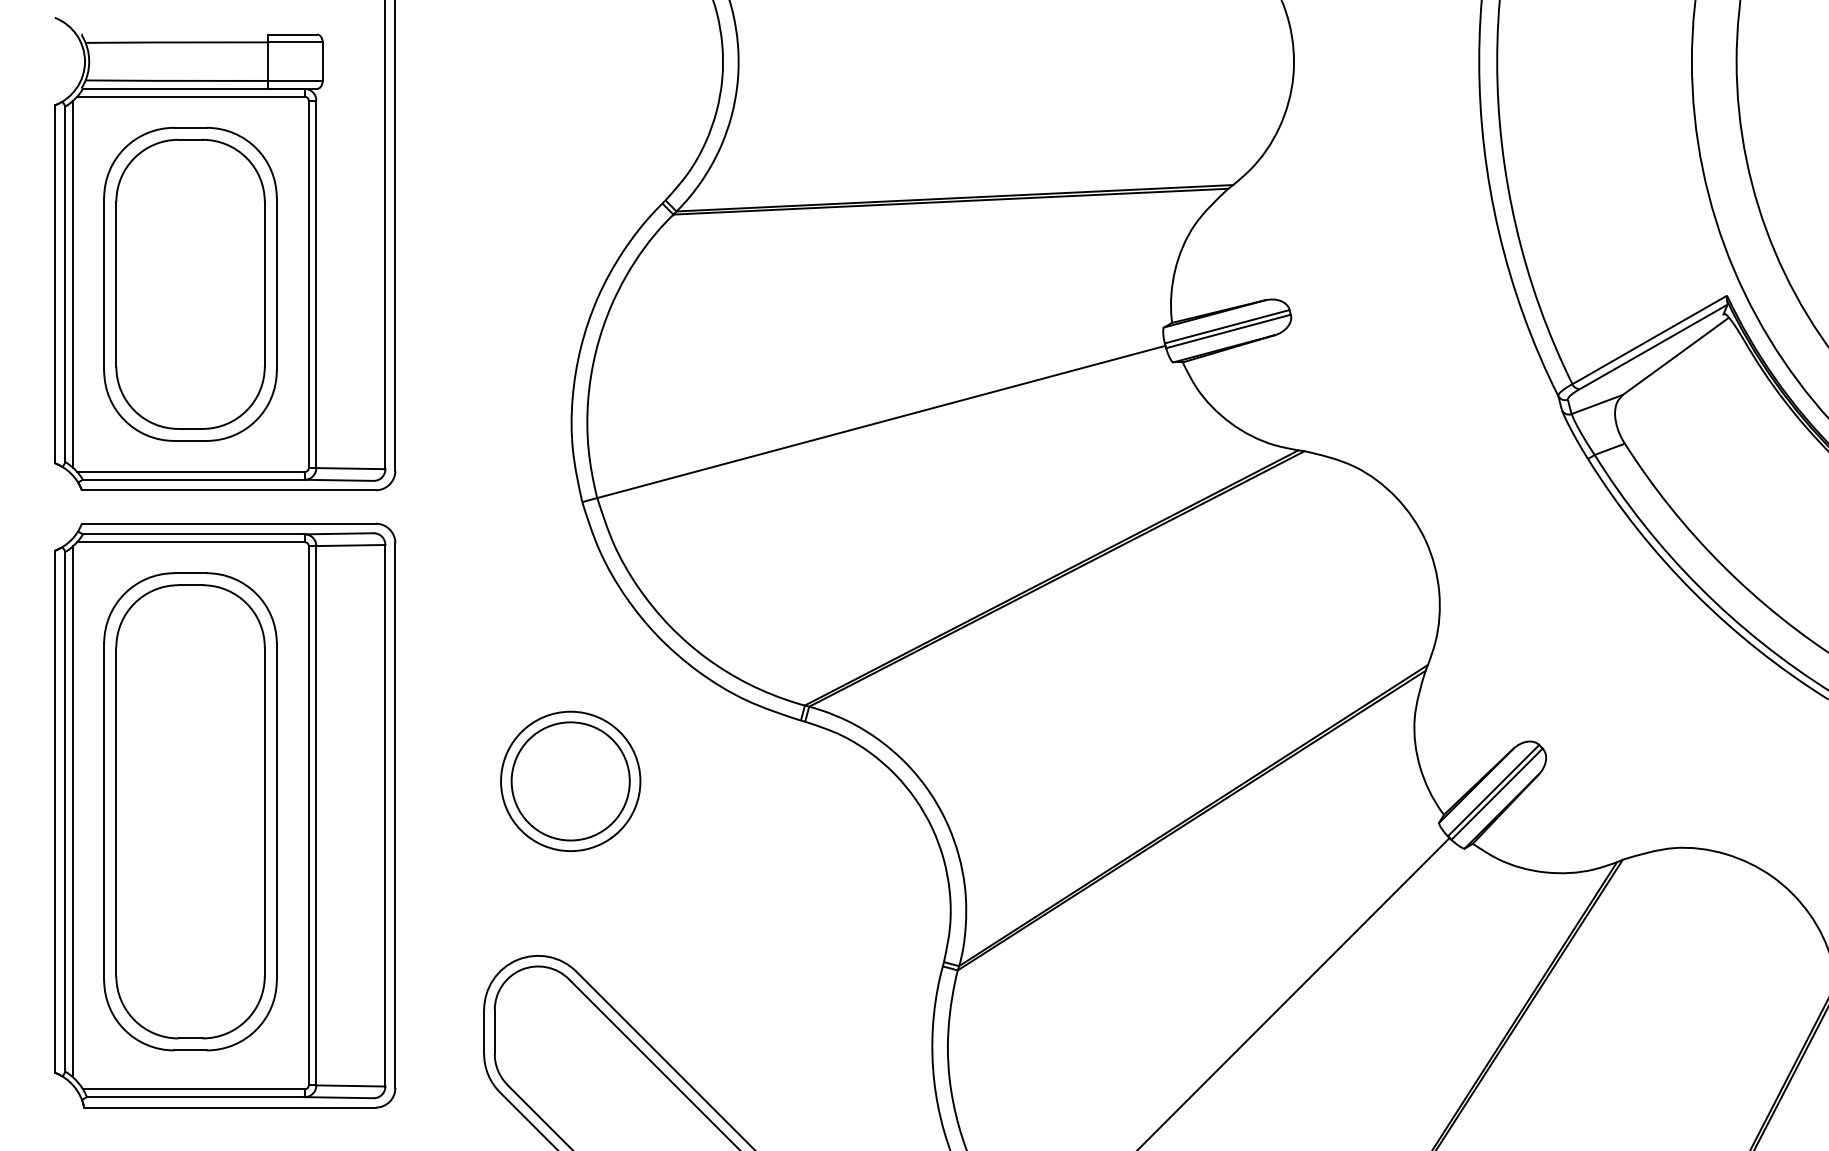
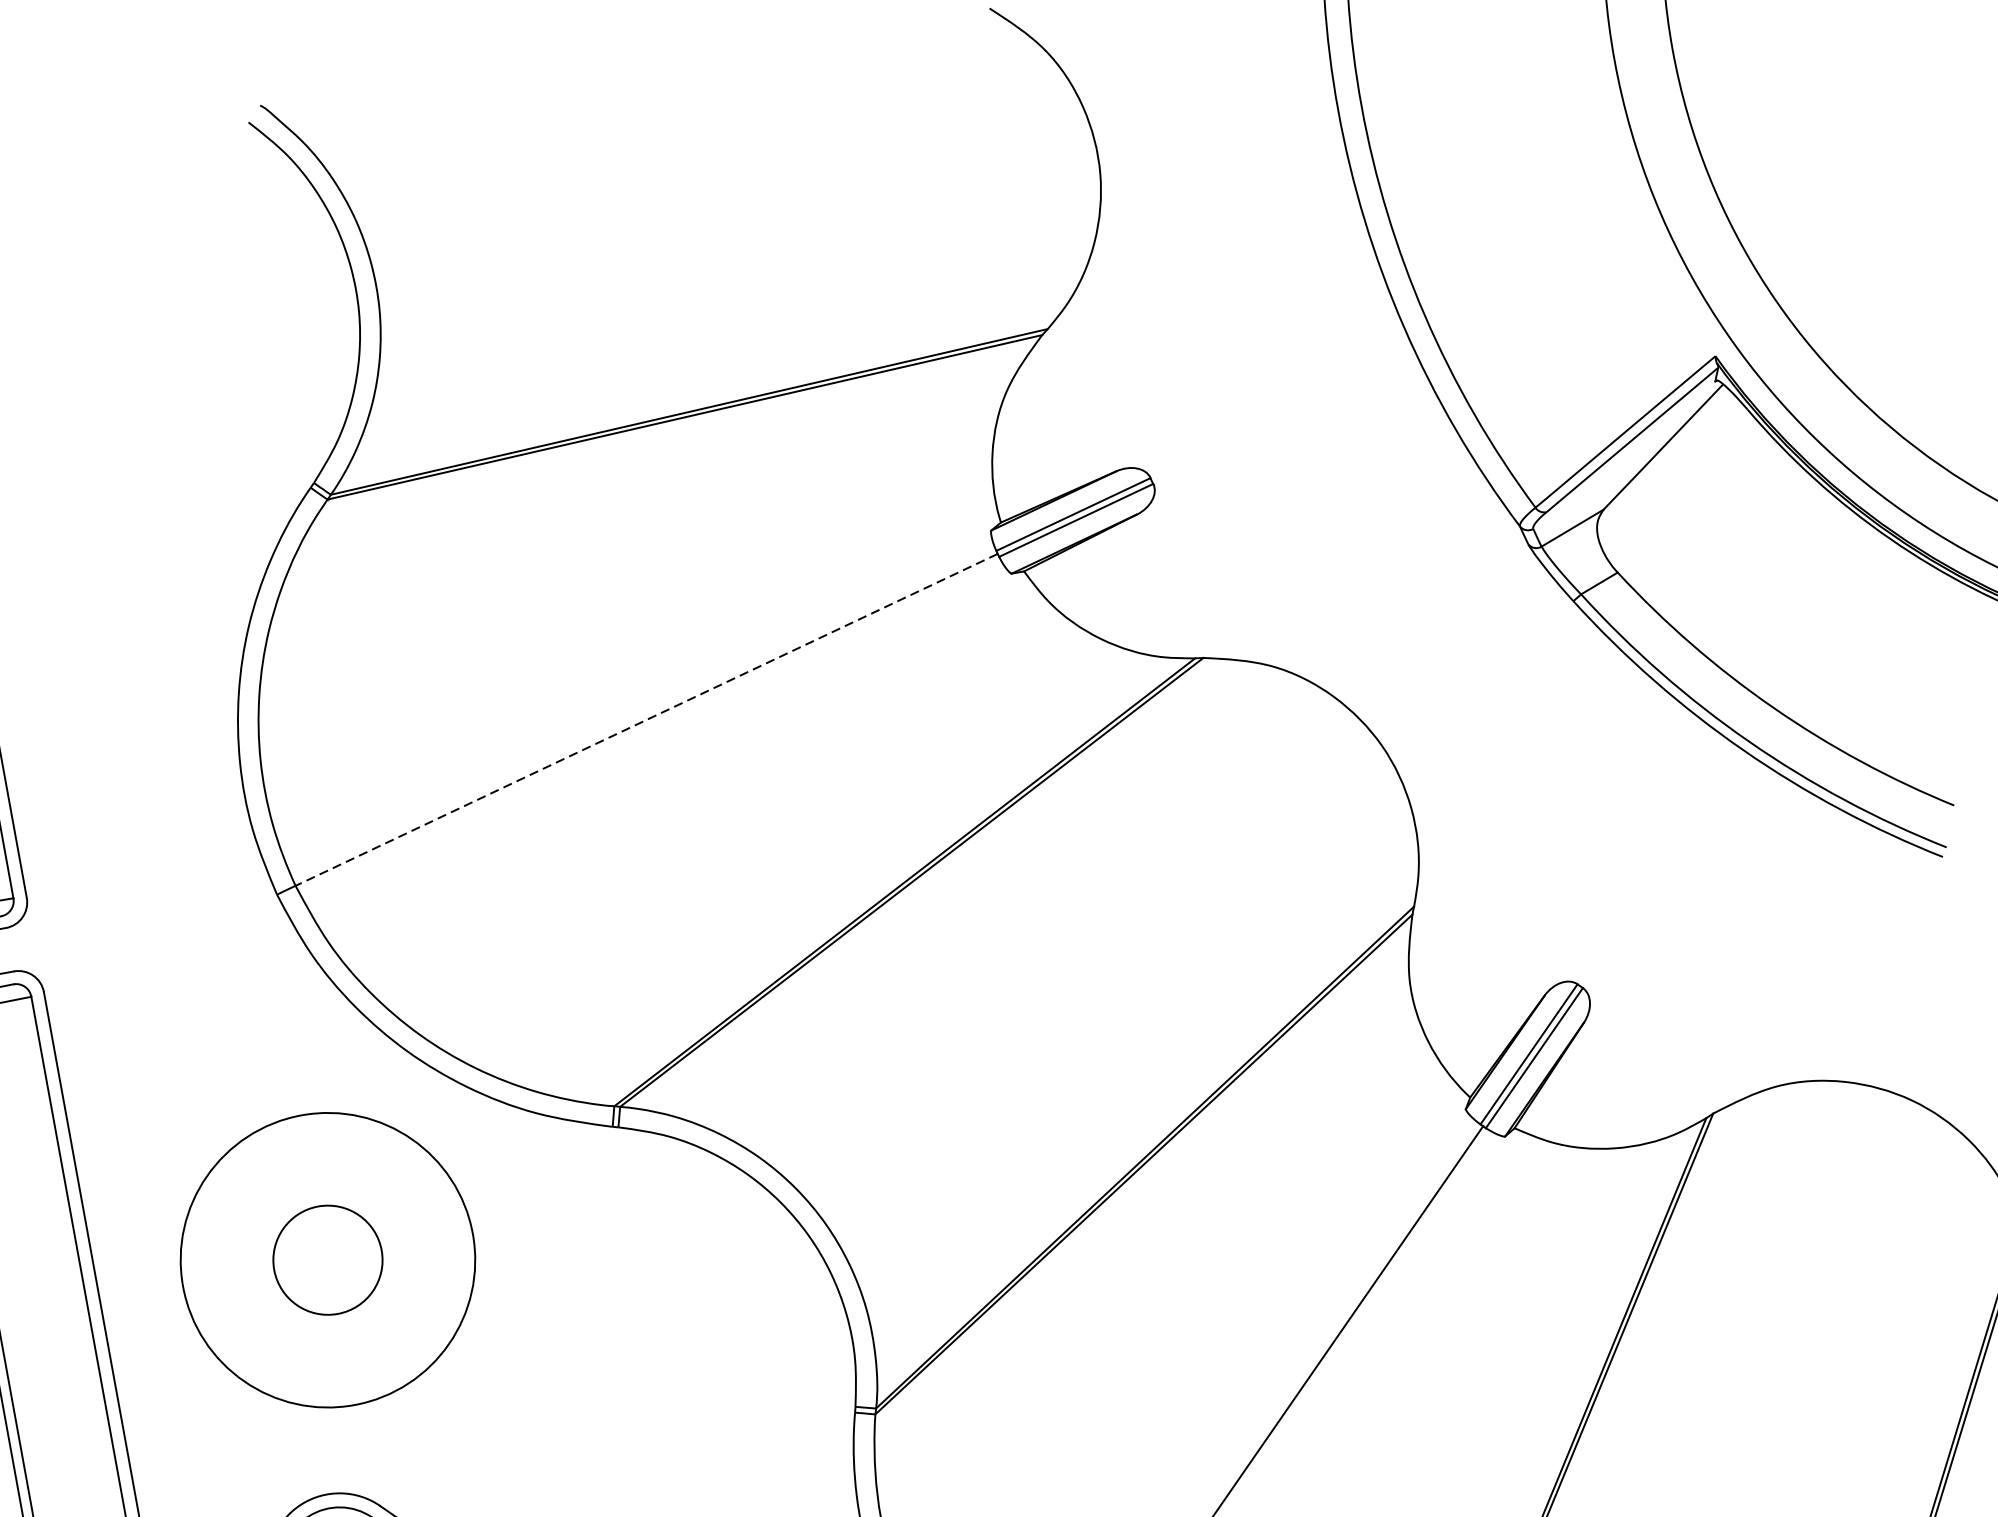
line: (880, 422) -> (645, 720), solid -> dashed
circle: (570, 781) -> (327, 1260), size x0.7
circle: (570, 781) -> (327, 1260), size x1.6

